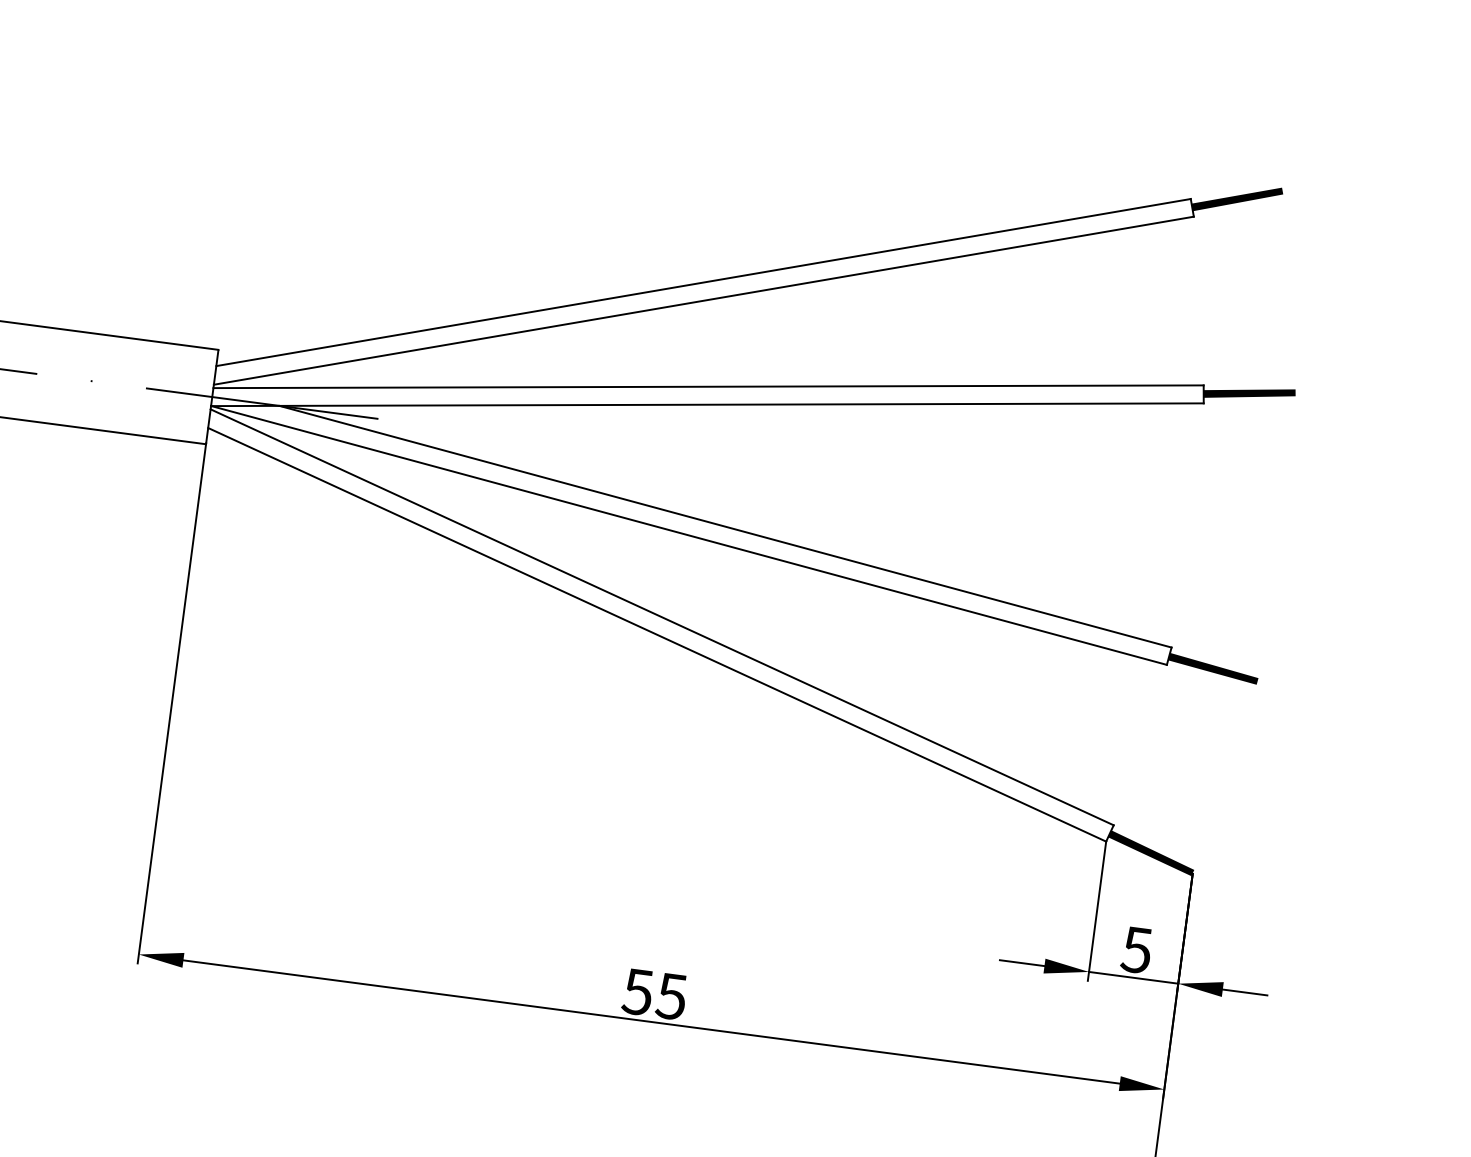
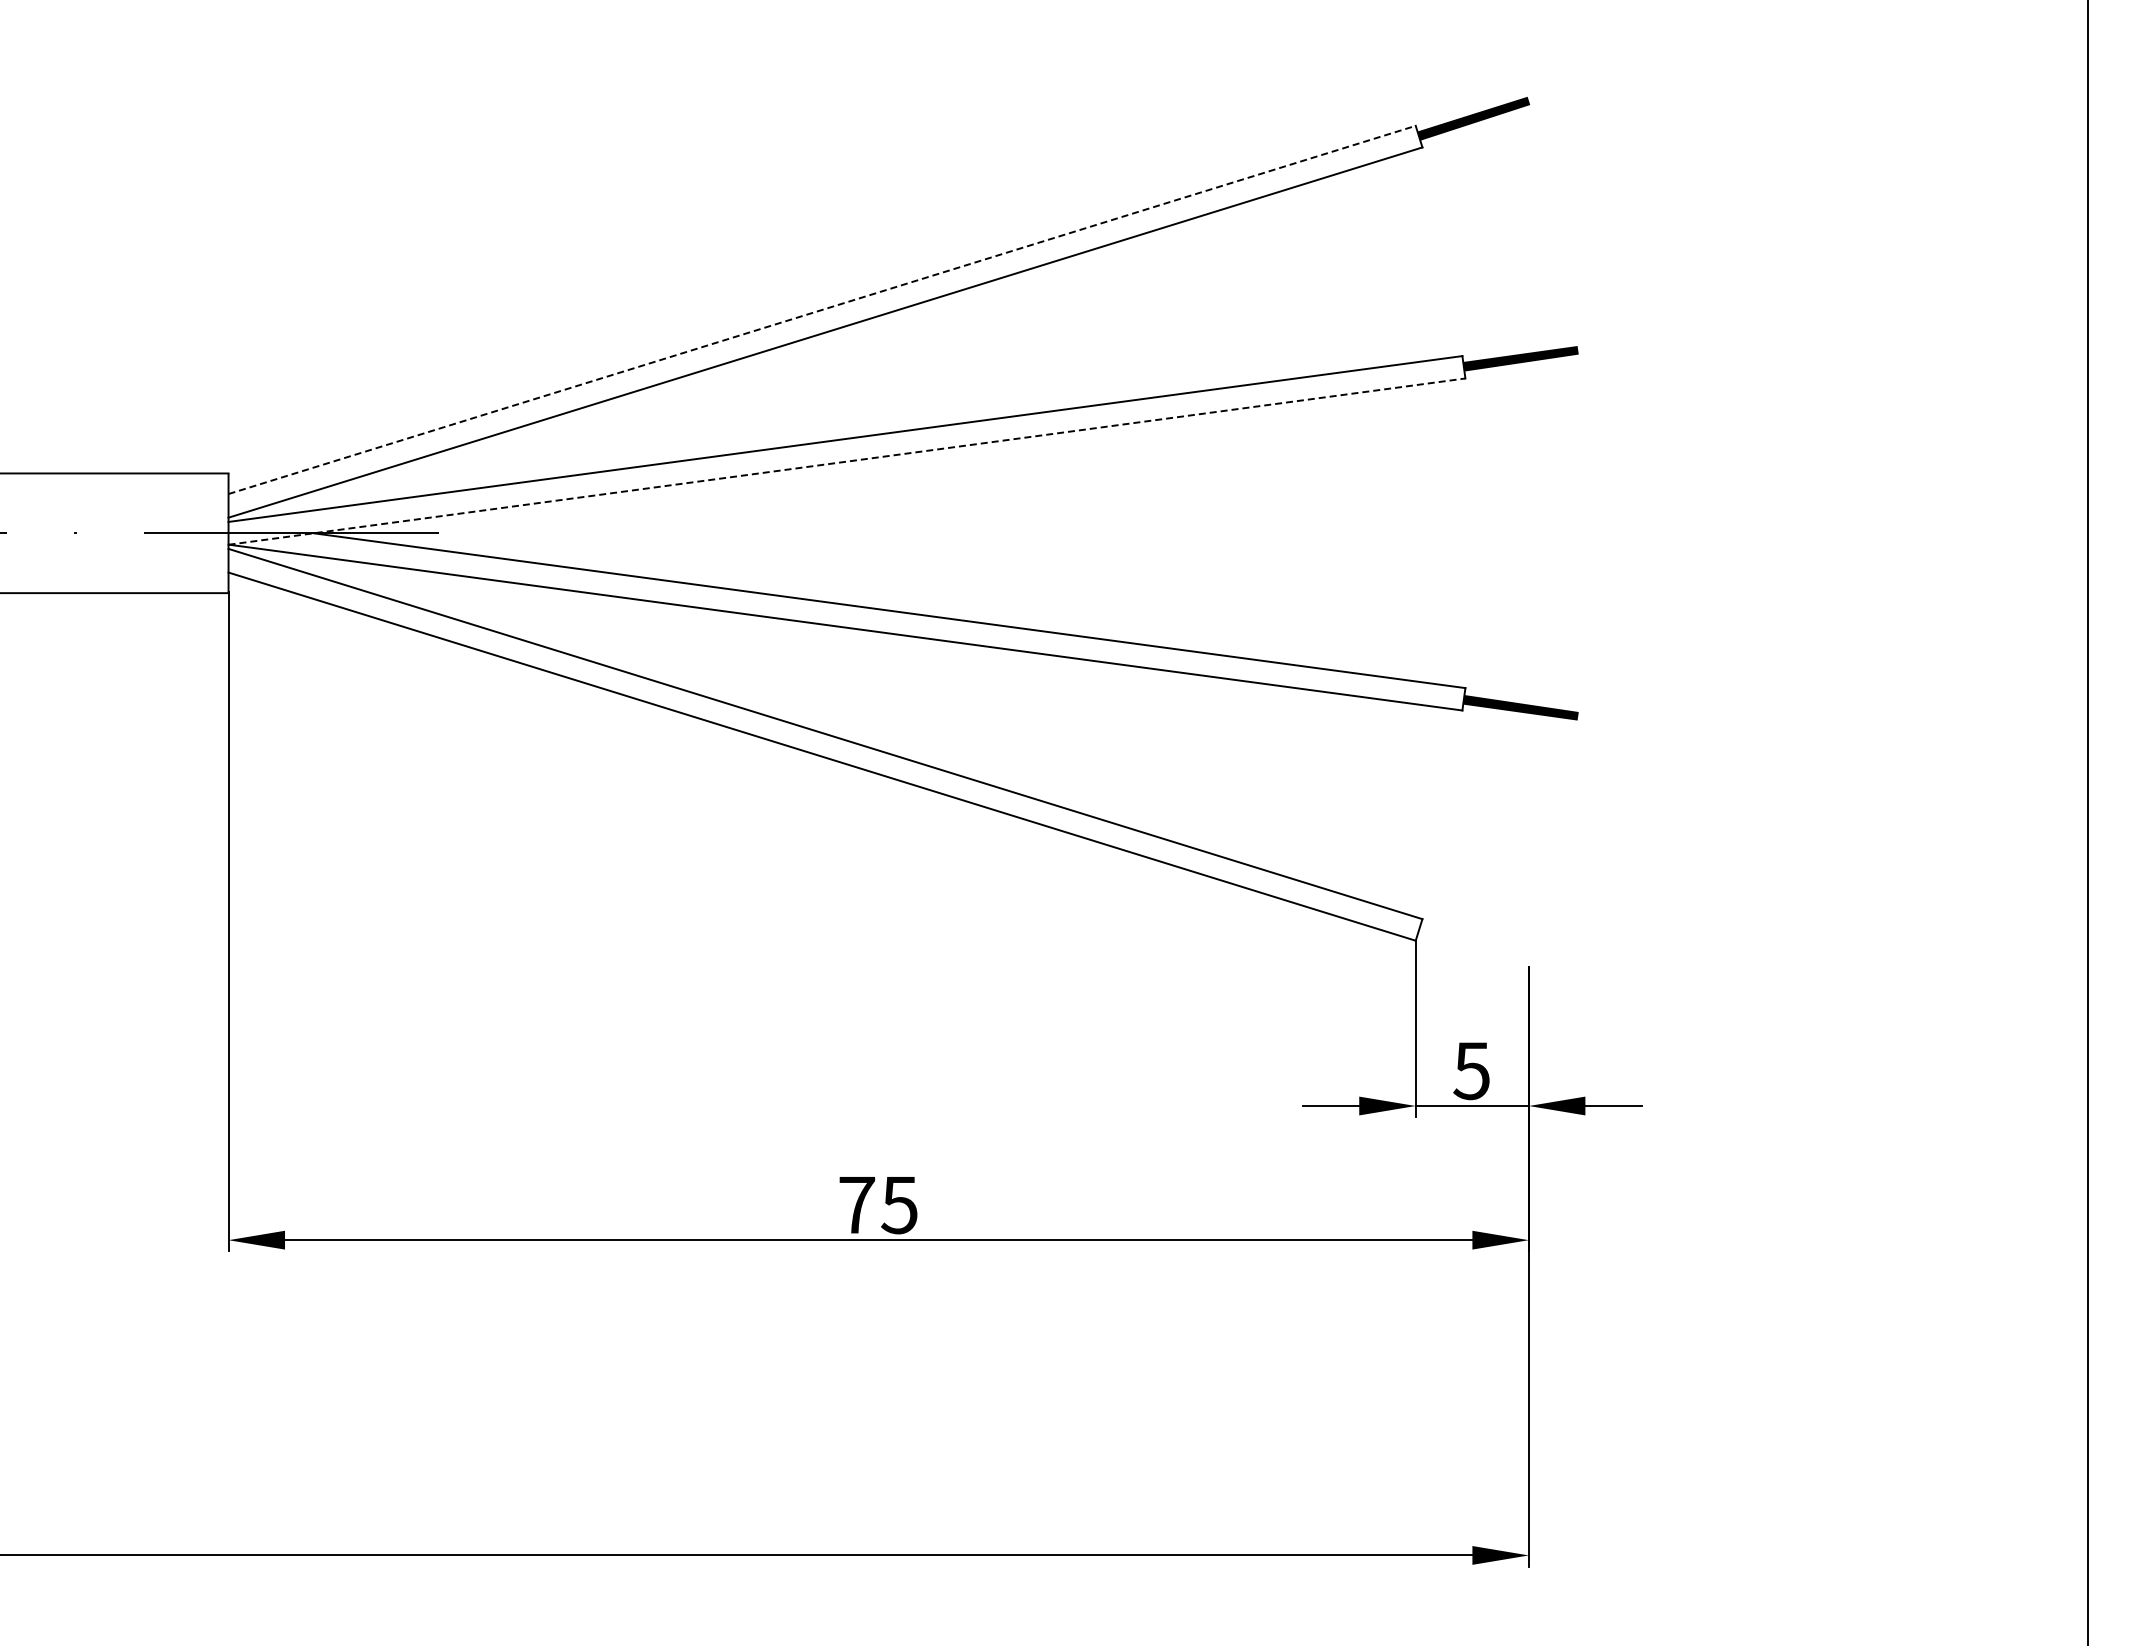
line: (703, 282) -> (822, 309), solid -> dashed
line: (707, 404) -> (846, 461), solid -> dashed
fill: (1151, 852) -> (1473, 947), removed
text: (637, 992) -> (856, 1205), 55 -> 75

